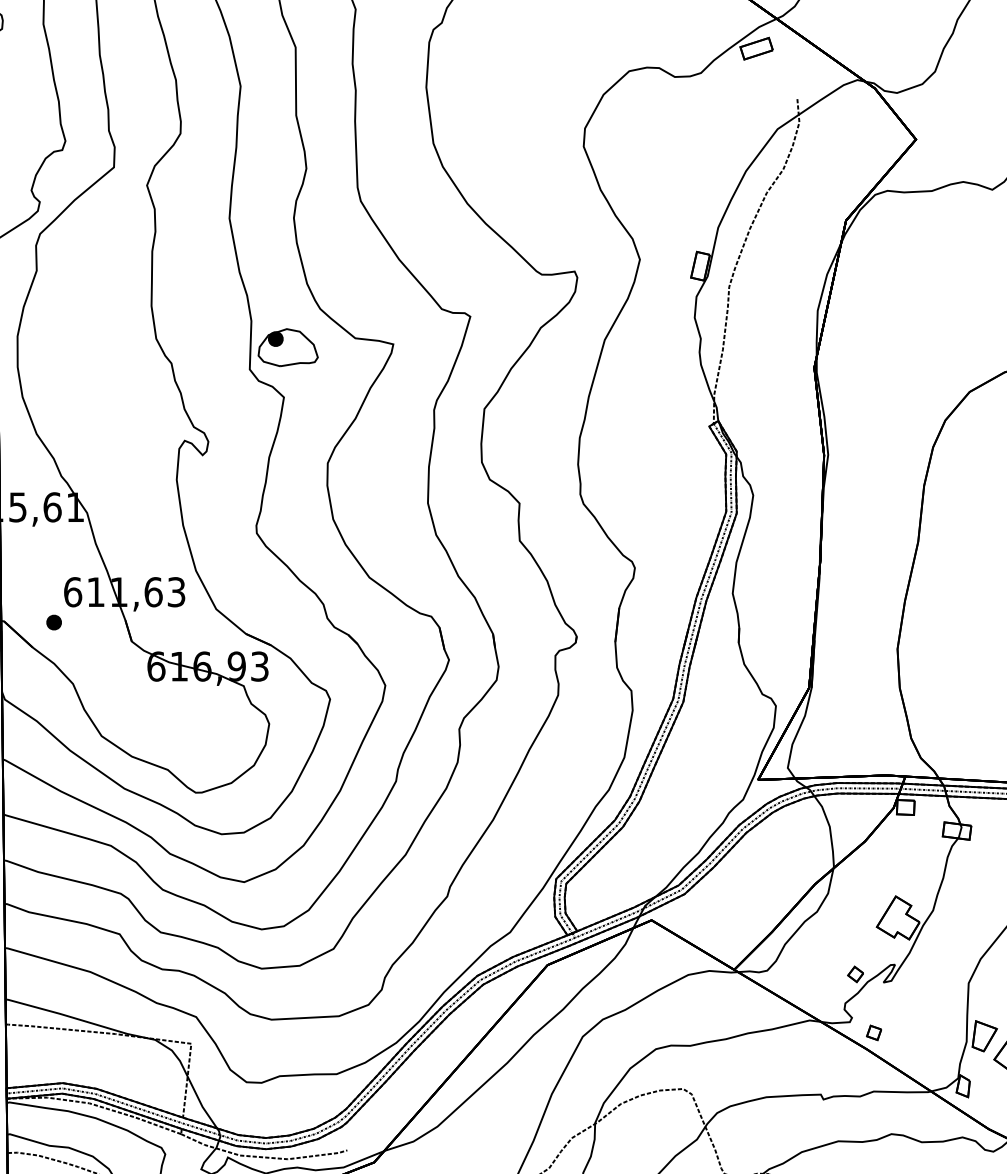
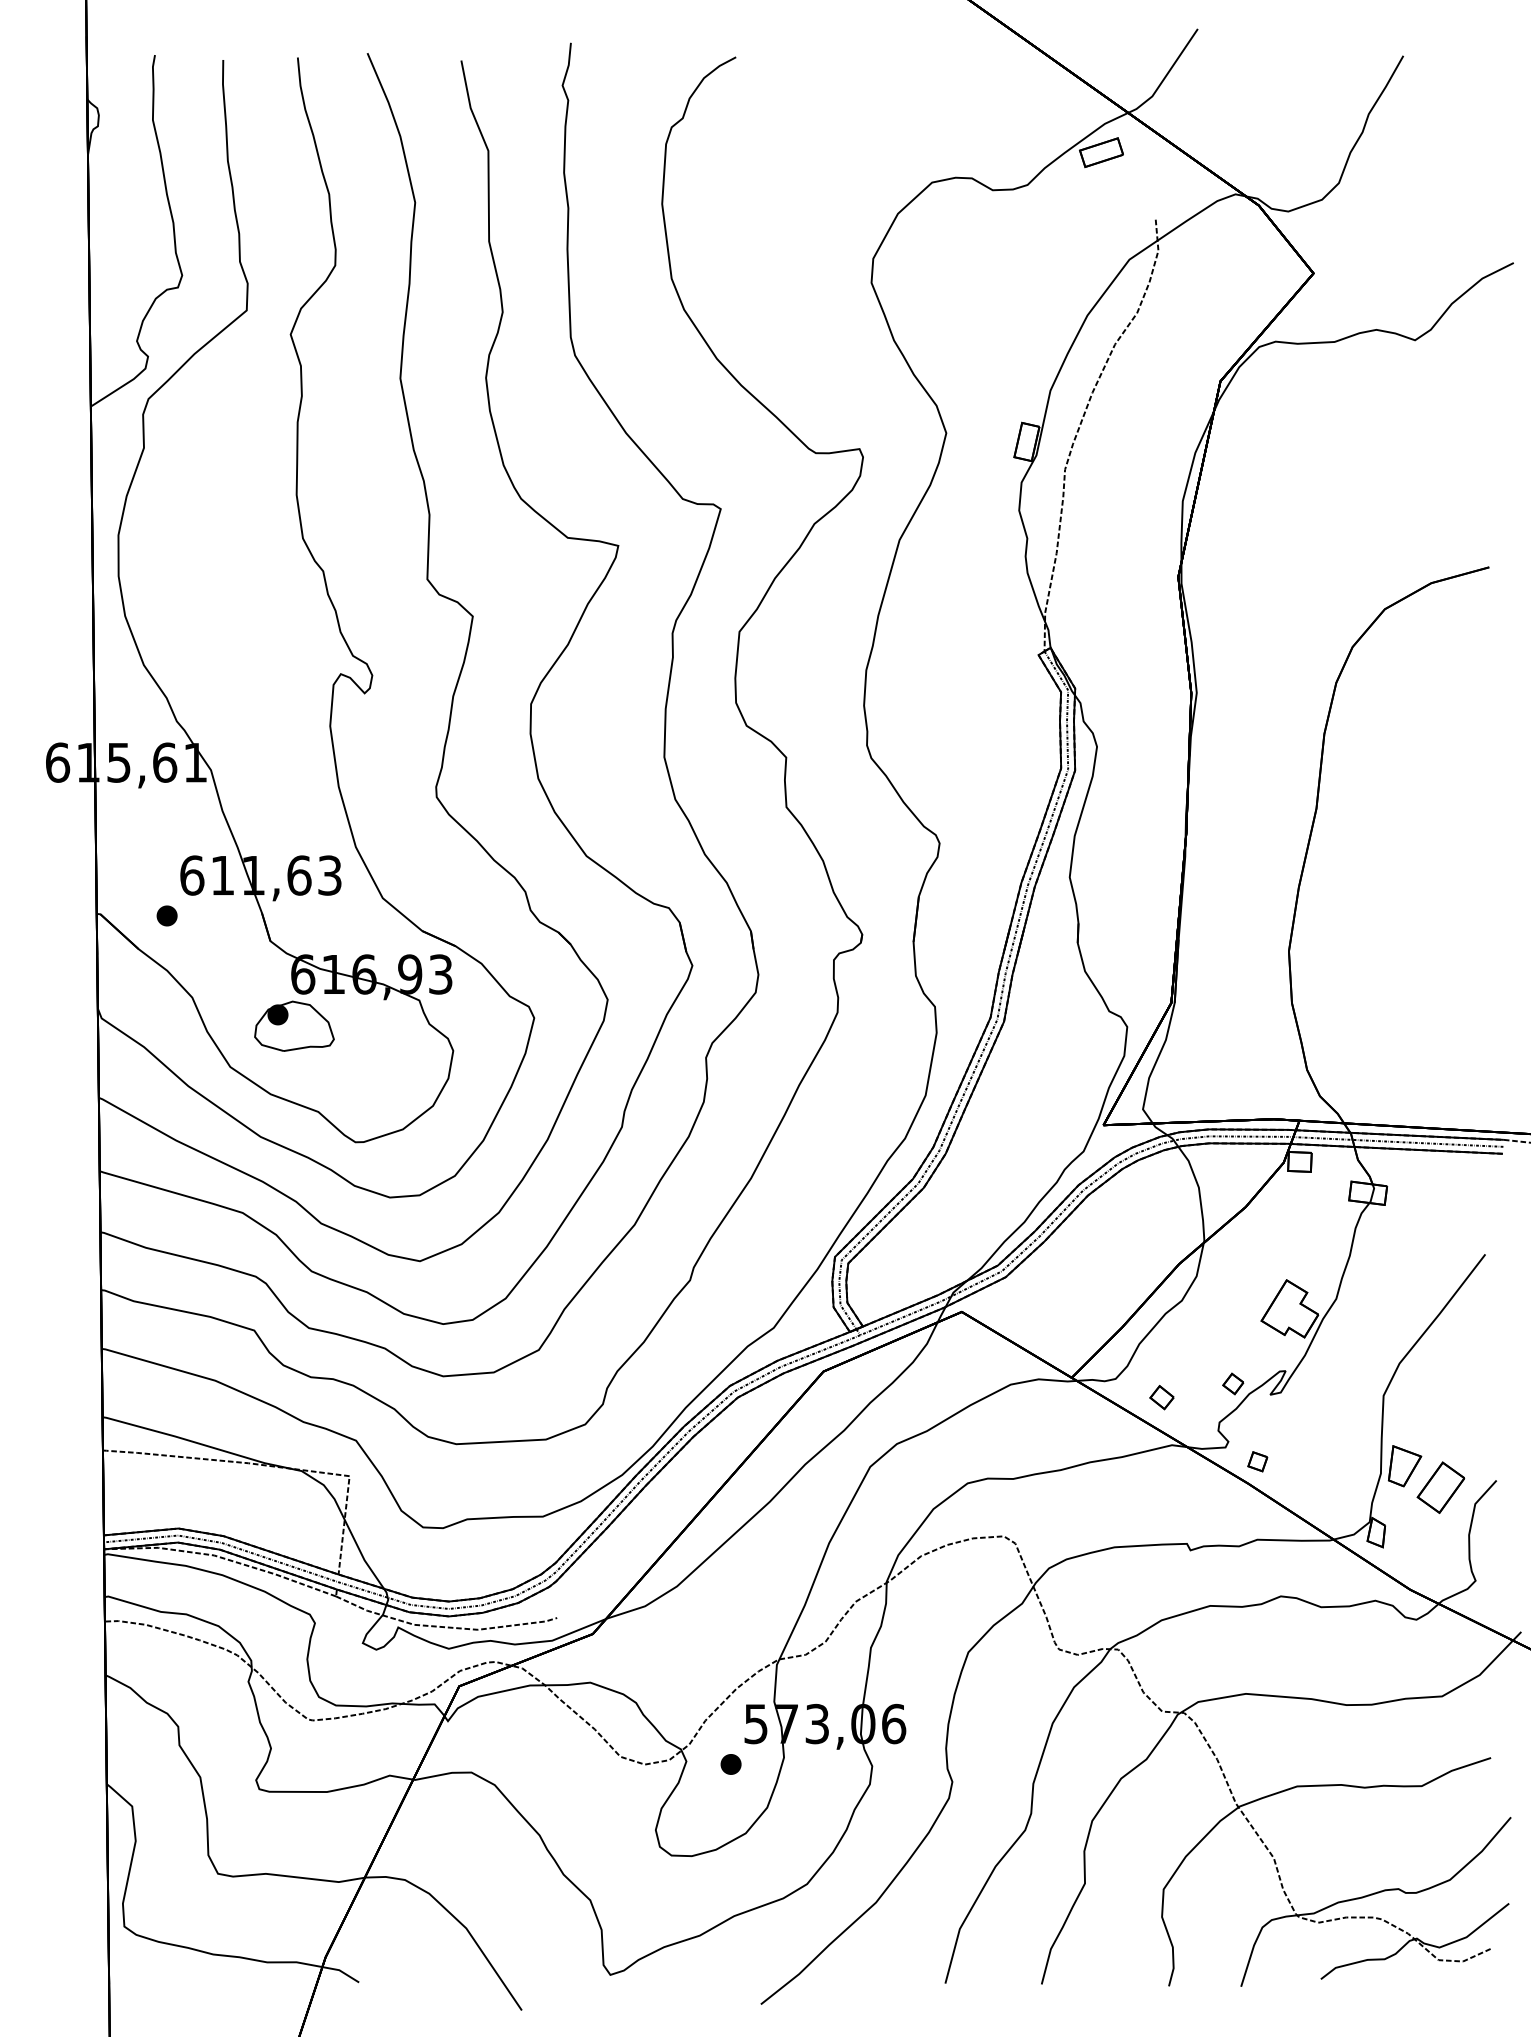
part: (288, 347) -> (294, 1025), moved
part: (801, 984) -> (1161, 1397), added

